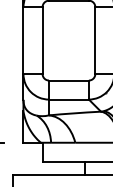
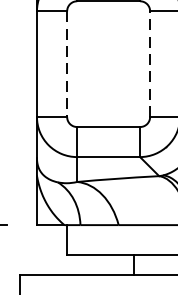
line: (95, 40) -> (150, 63), solid -> dashed
line: (42, 41) -> (66, 65), solid -> dashed

